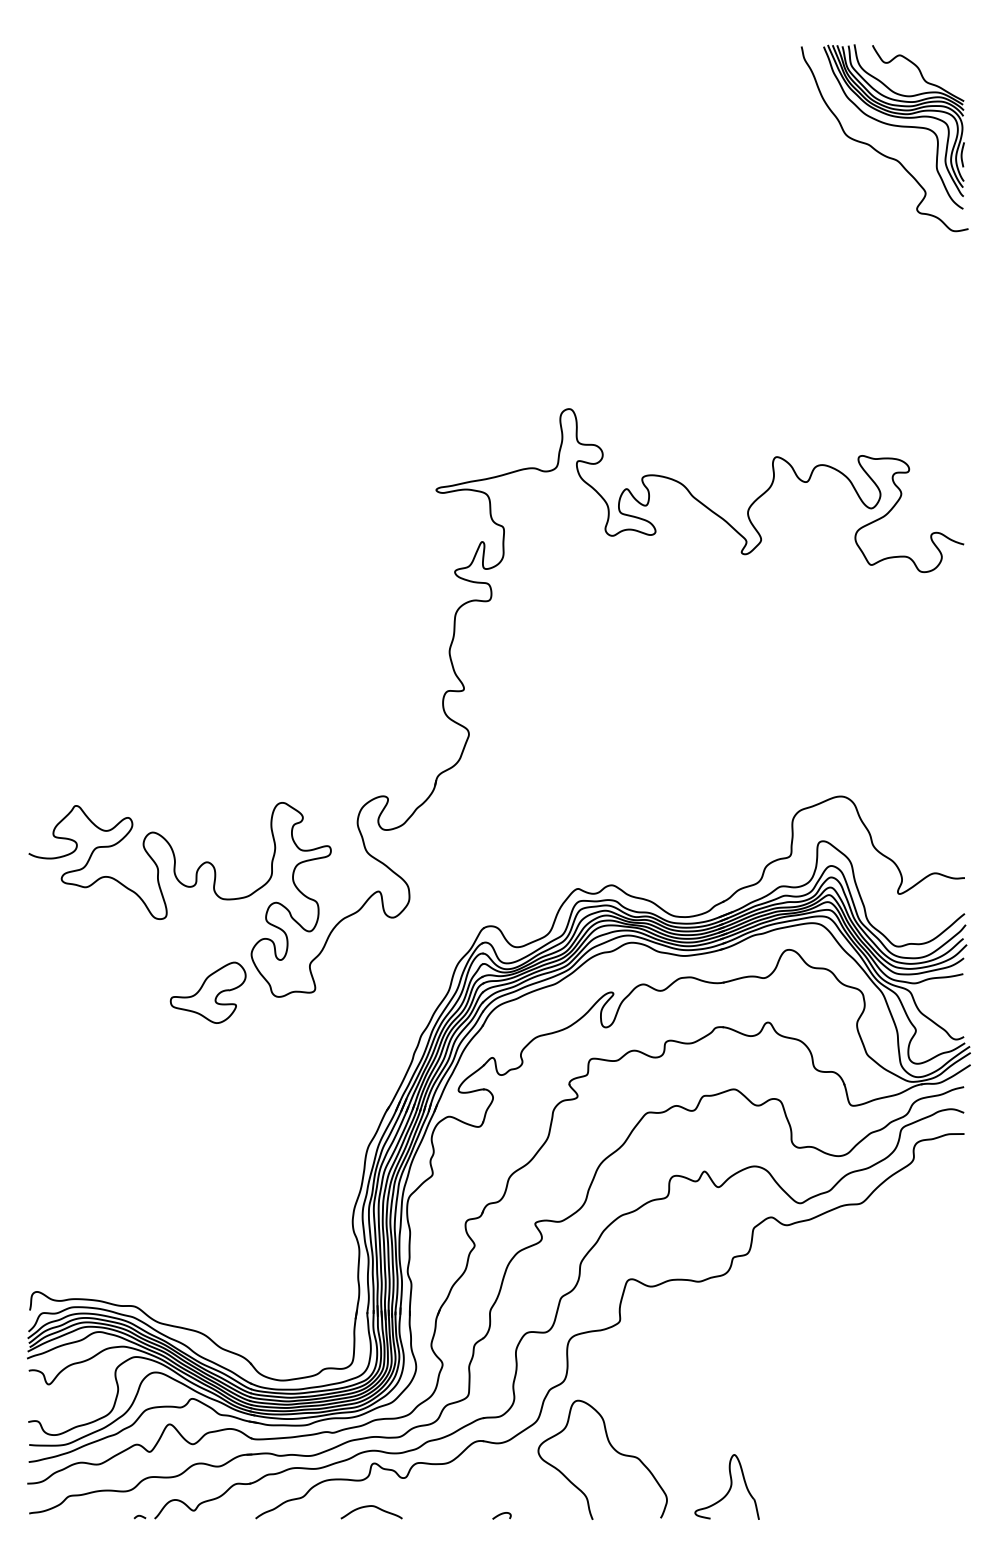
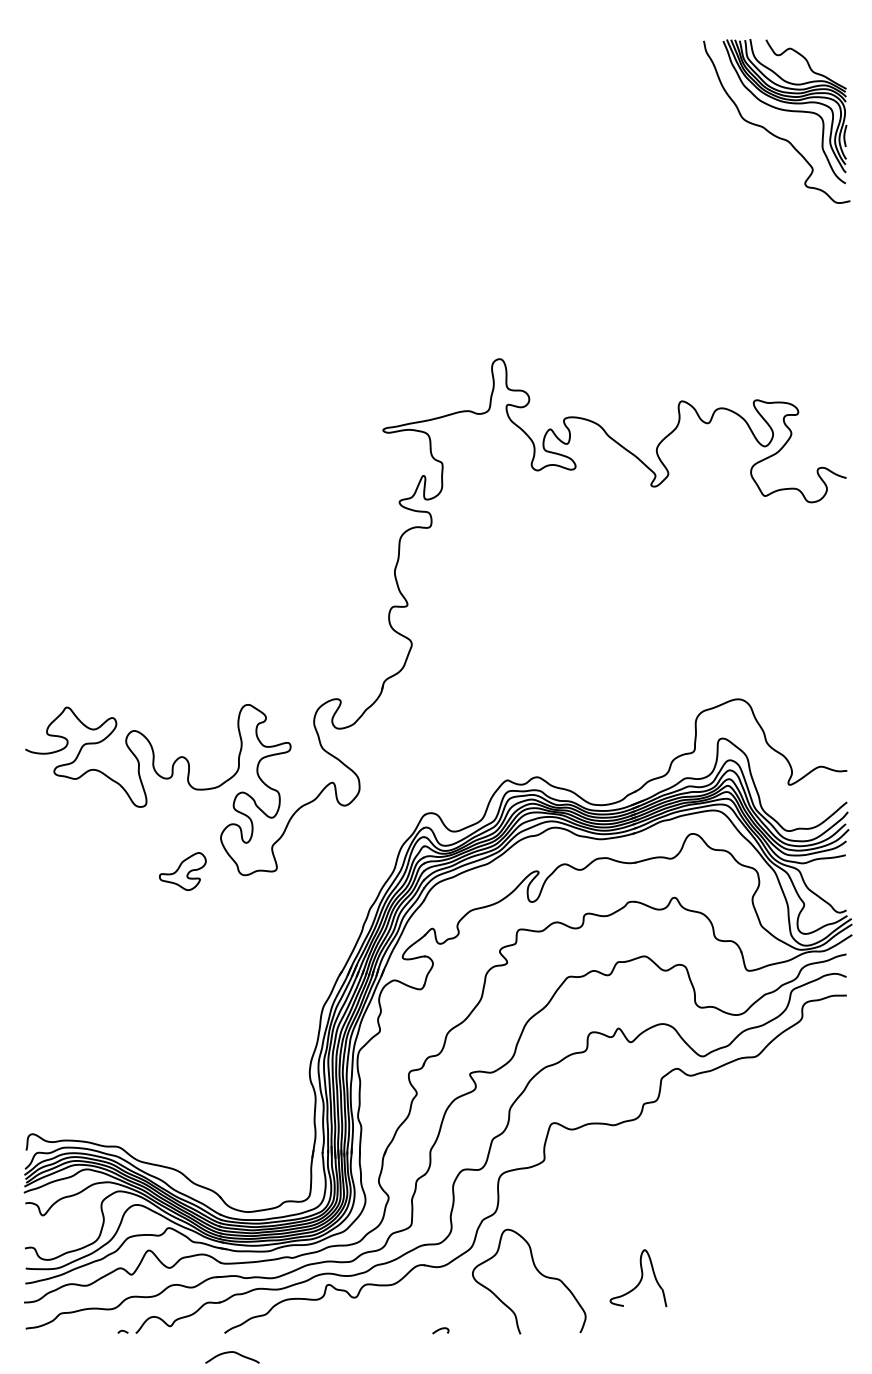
part: (207, 992) -> (182, 871), size x0.7
part: (726, 1486) -> (637, 1277), moved
curve: (373, 1507) -> (234, 1353), moved

